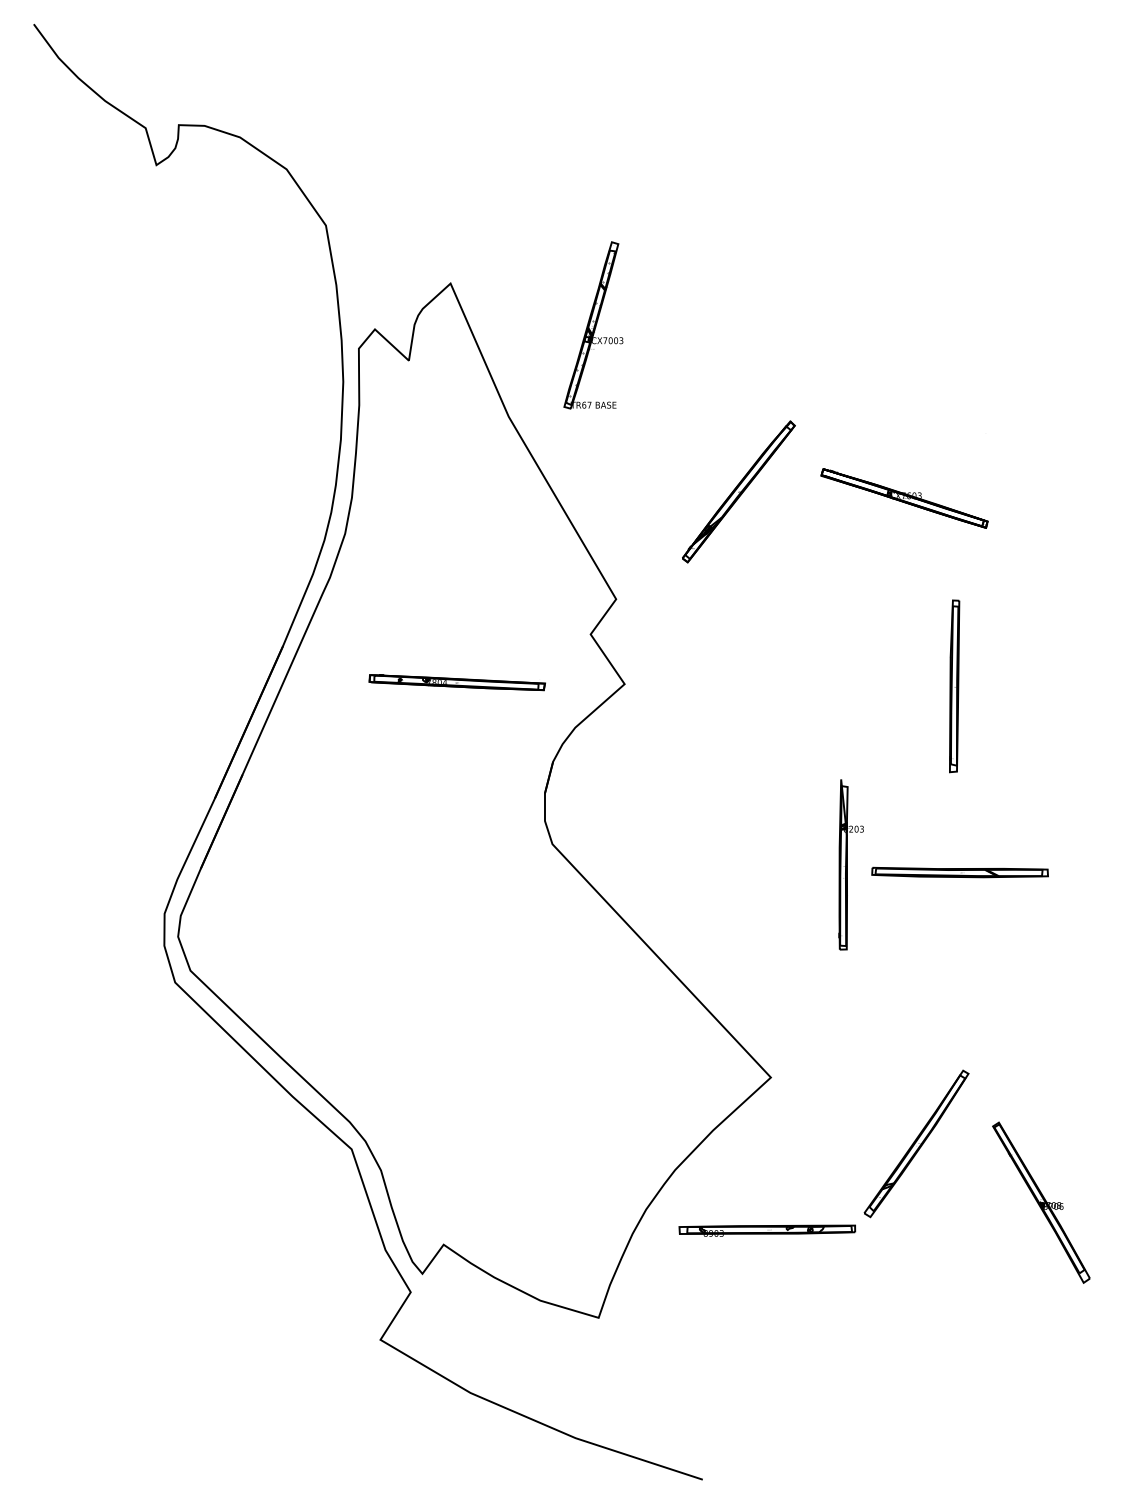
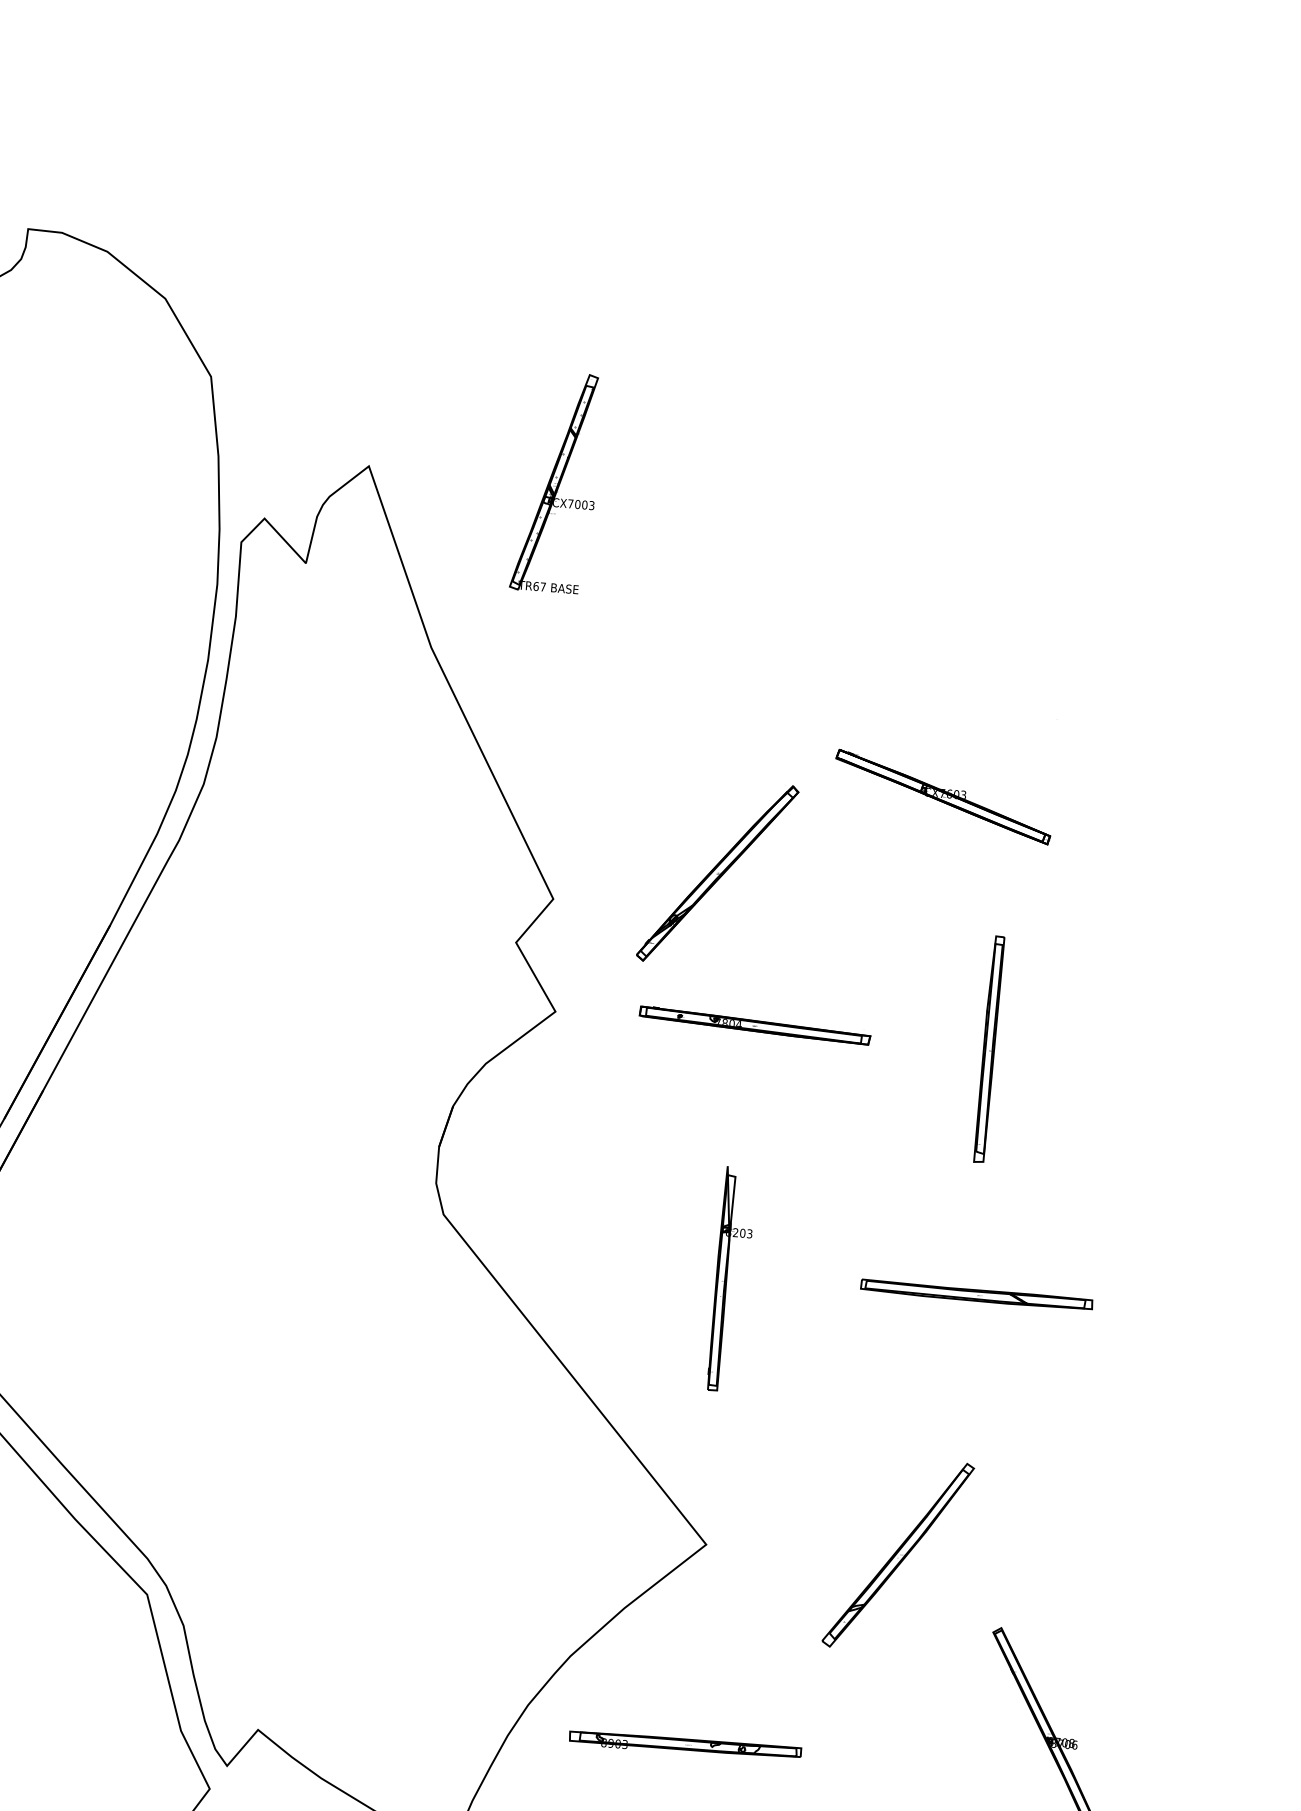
part: (593, 325) -> (556, 482), moved
part: (738, 491) -> (717, 872), moved
part: (456, 682) -> (754, 1025), moved
part: (850, 864) -> (731, 1279), moved
part: (916, 1143) -> (898, 1554), moved

